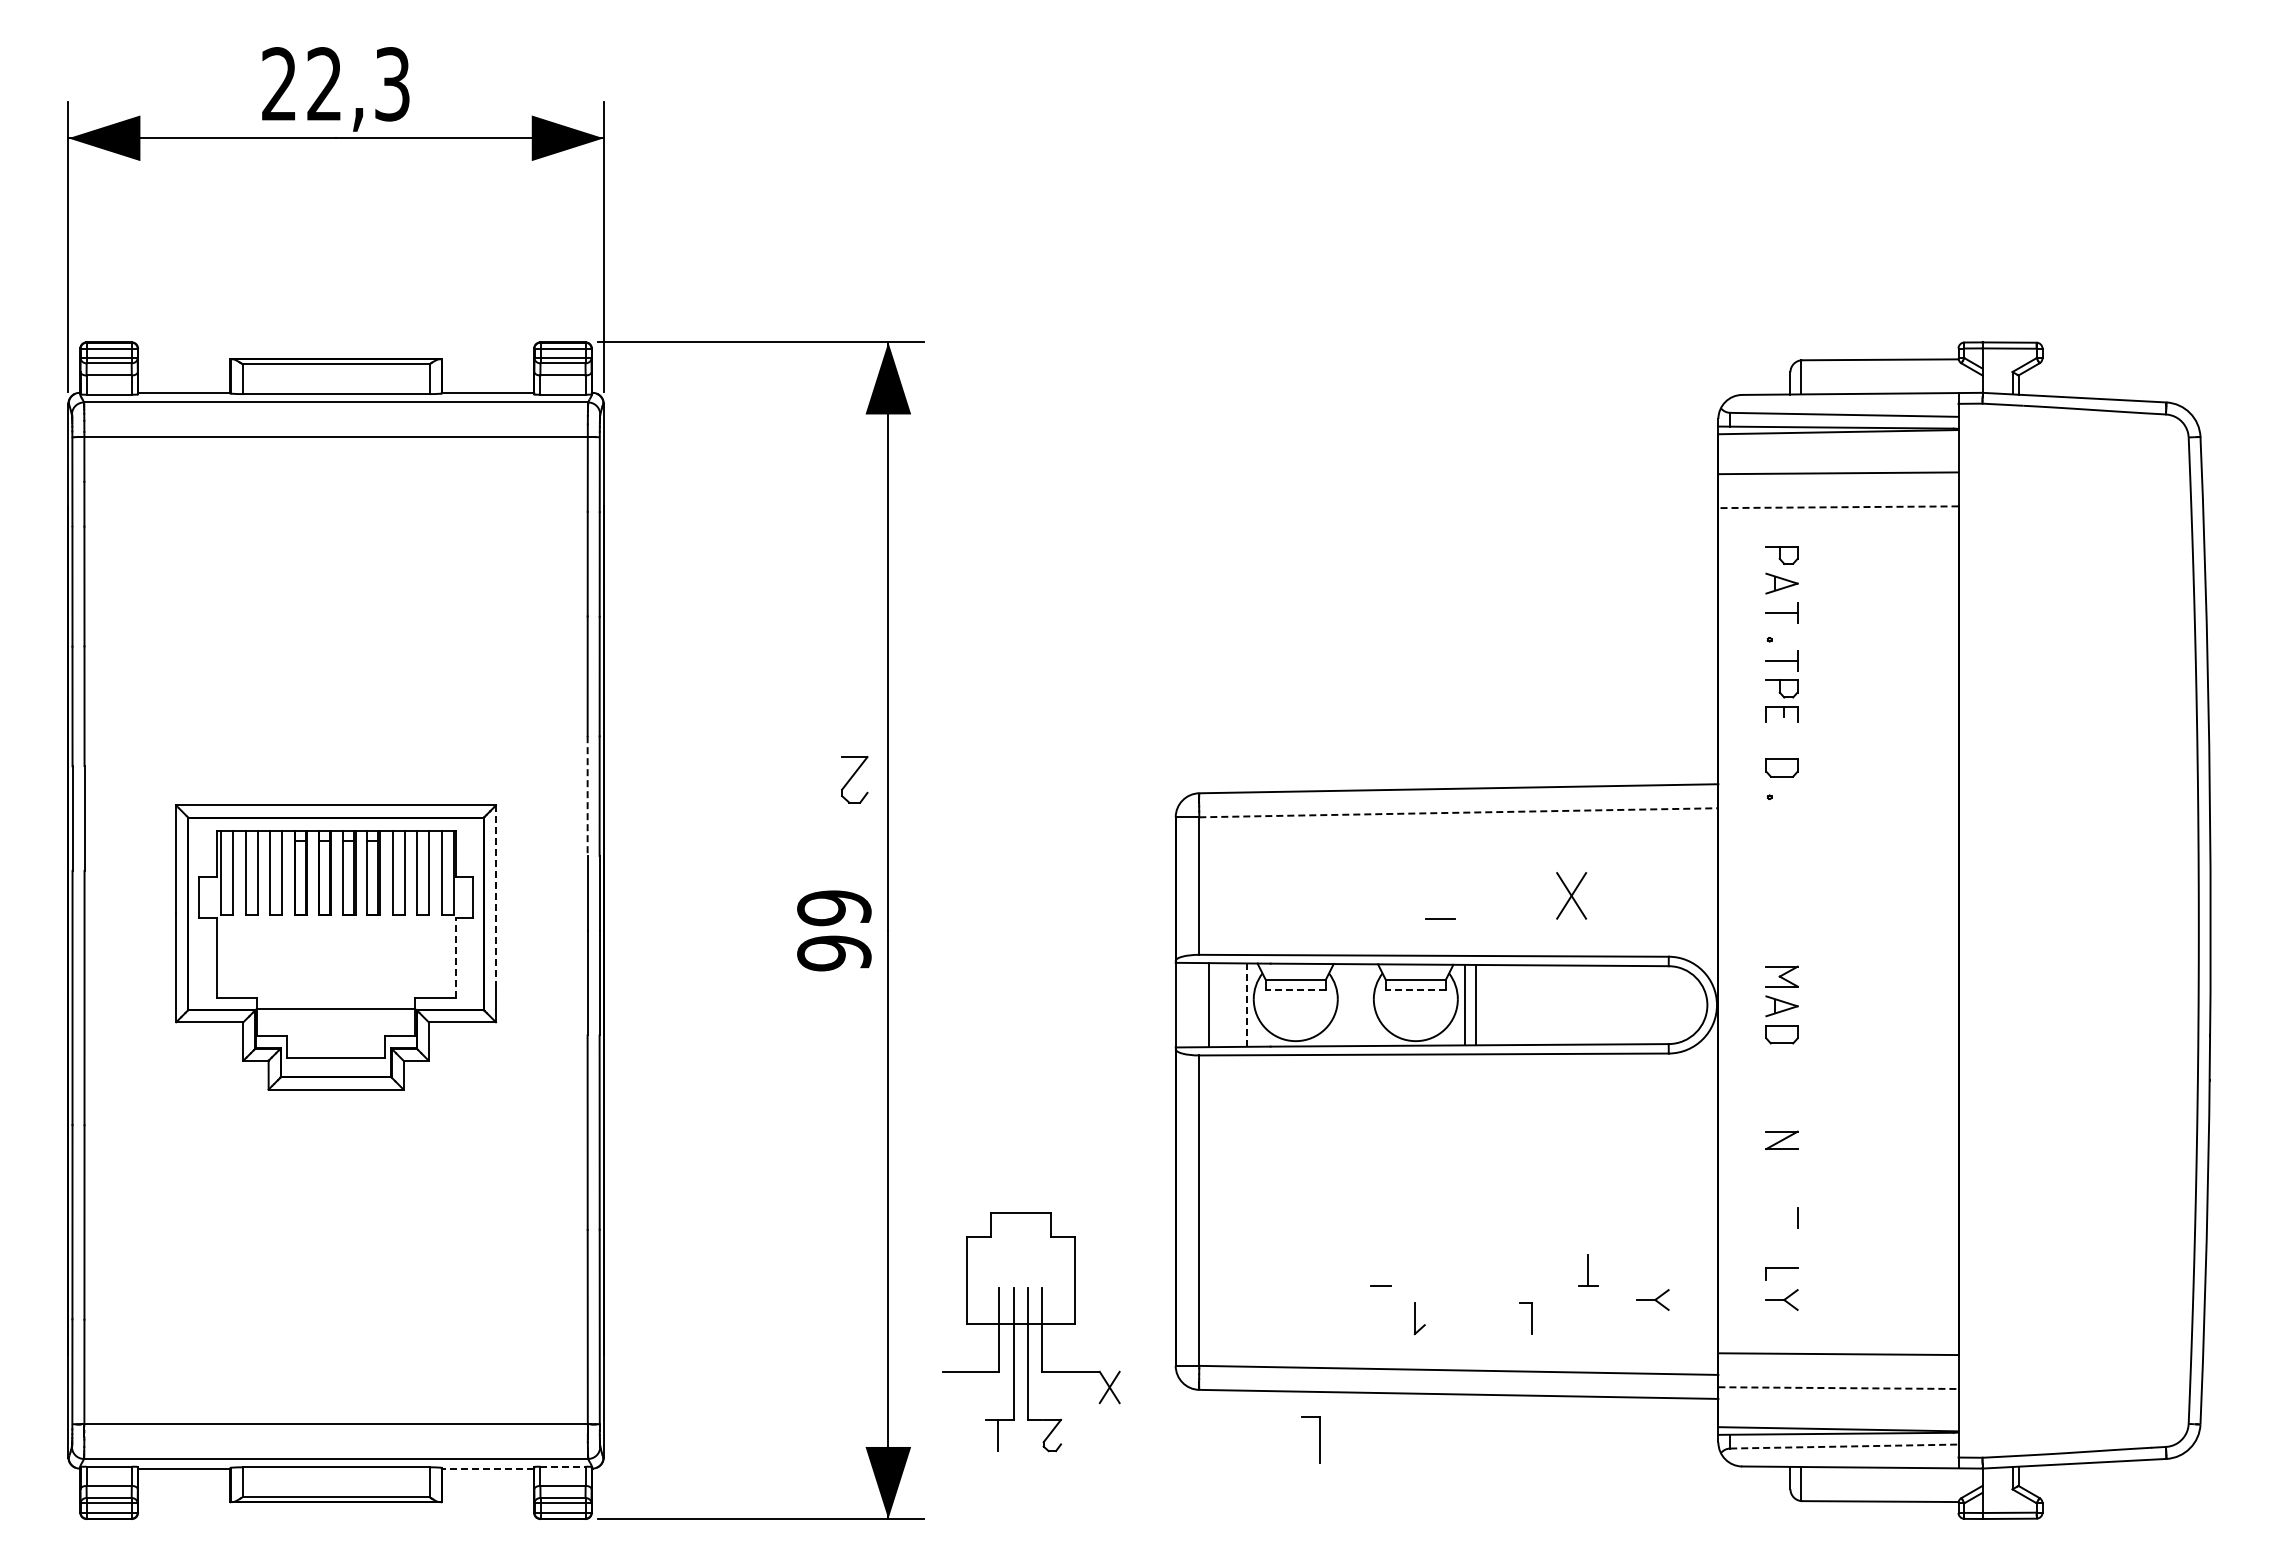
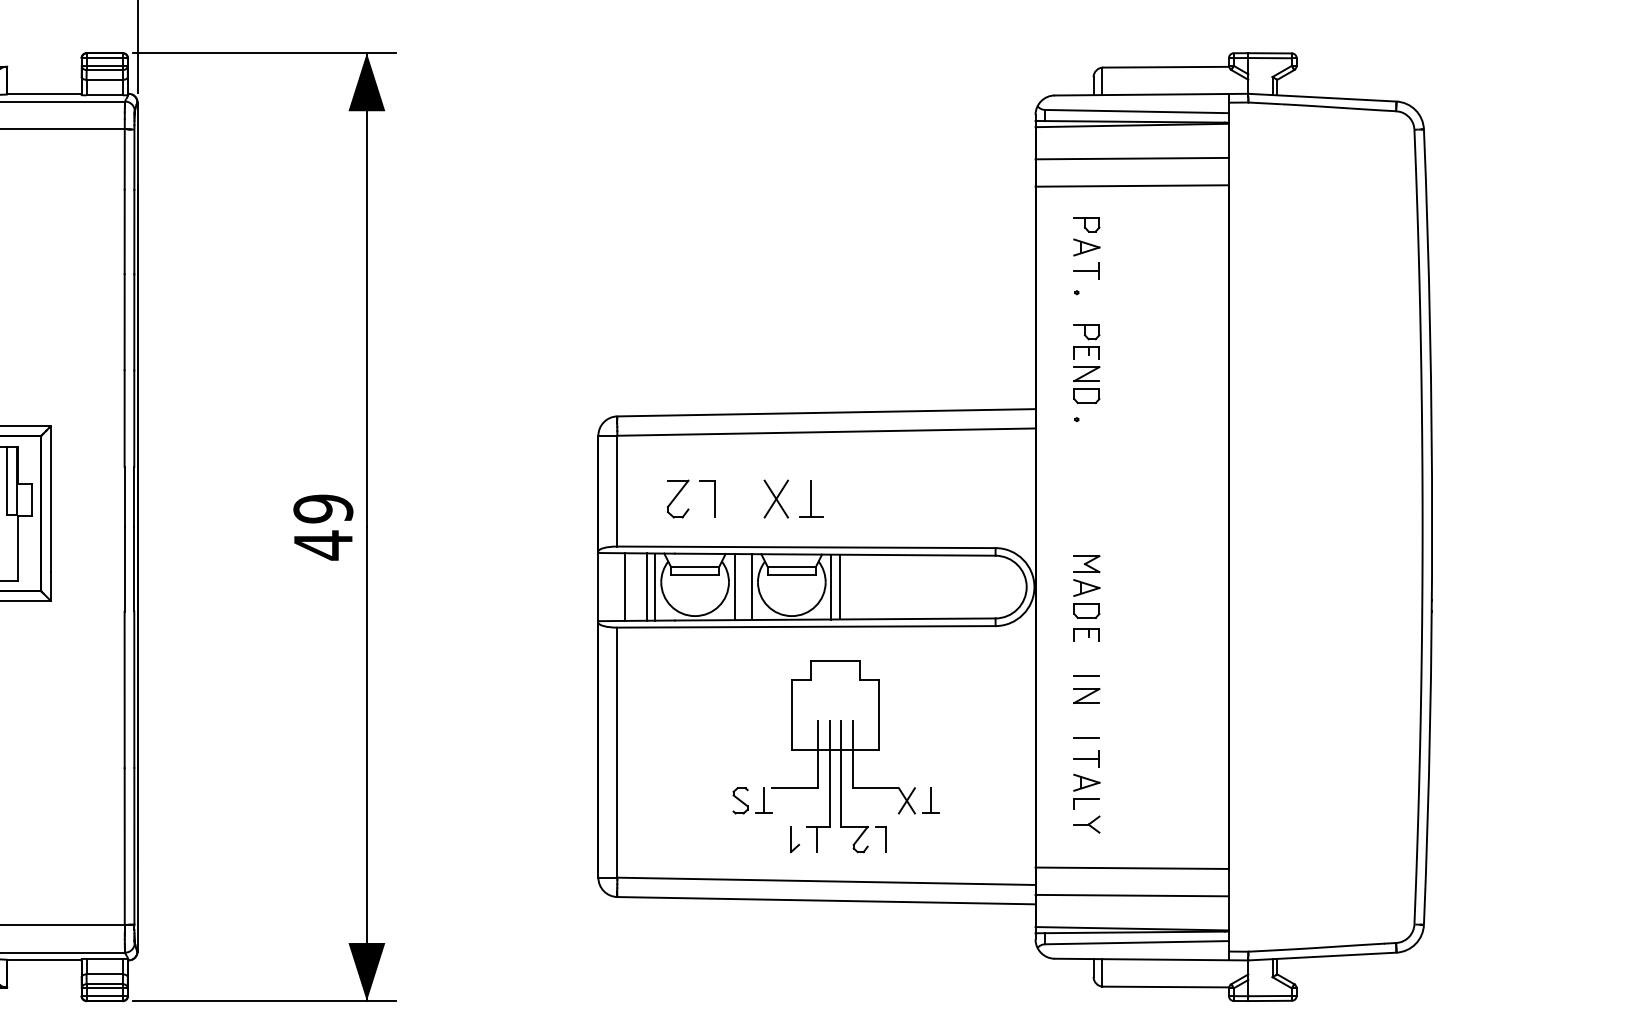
line: (1837, 507) -> (1131, 186), dashed -> solid
part: (1781, 660) -> (1086, 309), removed
part: (1781, 740) -> (1086, 373), added
part: (854, 779) -> (677, 498), moved
line: (587, 796) -> (124, 419), dashed -> solid
line: (1458, 812) -> (826, 431), dashed -> solid
line: (1440, 895) -> (811, 498), added
part: (1571, 895) -> (776, 498), moved
line: (496, 896) -> (51, 499), dashed -> solid
text: (834, 953) -> (323, 545), 99 -> 49
line: (455, 957) -> (18, 548), dashed -> solid
line: (1295, 989) -> (694, 574), dashed -> solid
line: (1415, 989) -> (791, 574), dashed -> solid
line: (1235, 1004) -> (646, 586), added
line: (1246, 1005) -> (655, 587), dashed -> solid
line: (1345, 1005) -> (735, 587), added
line: (1366, 1005) -> (752, 587), added
part: (1781, 1064) -> (1086, 634), added
line: (1781, 1116) -> (1086, 676), added
line: (1781, 1192) -> (1086, 738), added
line: (1781, 1218) -> (1086, 758), added
part: (1781, 1247) -> (1086, 782), added
part: (1351, 1270) -> (739, 800), added
line: (1380, 1270) -> (763, 800), added
part: (1652, 1299) -> (982, 824), removed
part: (1031, 1332) -> (843, 756), moved
line: (1838, 1388) -> (1132, 895), dashed -> solid
part: (1319, 1439) -> (714, 498), moved
line: (1844, 1446) -> (1137, 942), dashed -> solid
line: (563, 1466) -> (105, 958), dashed -> solid
line: (487, 1468) -> (43, 960), dashed -> solid

